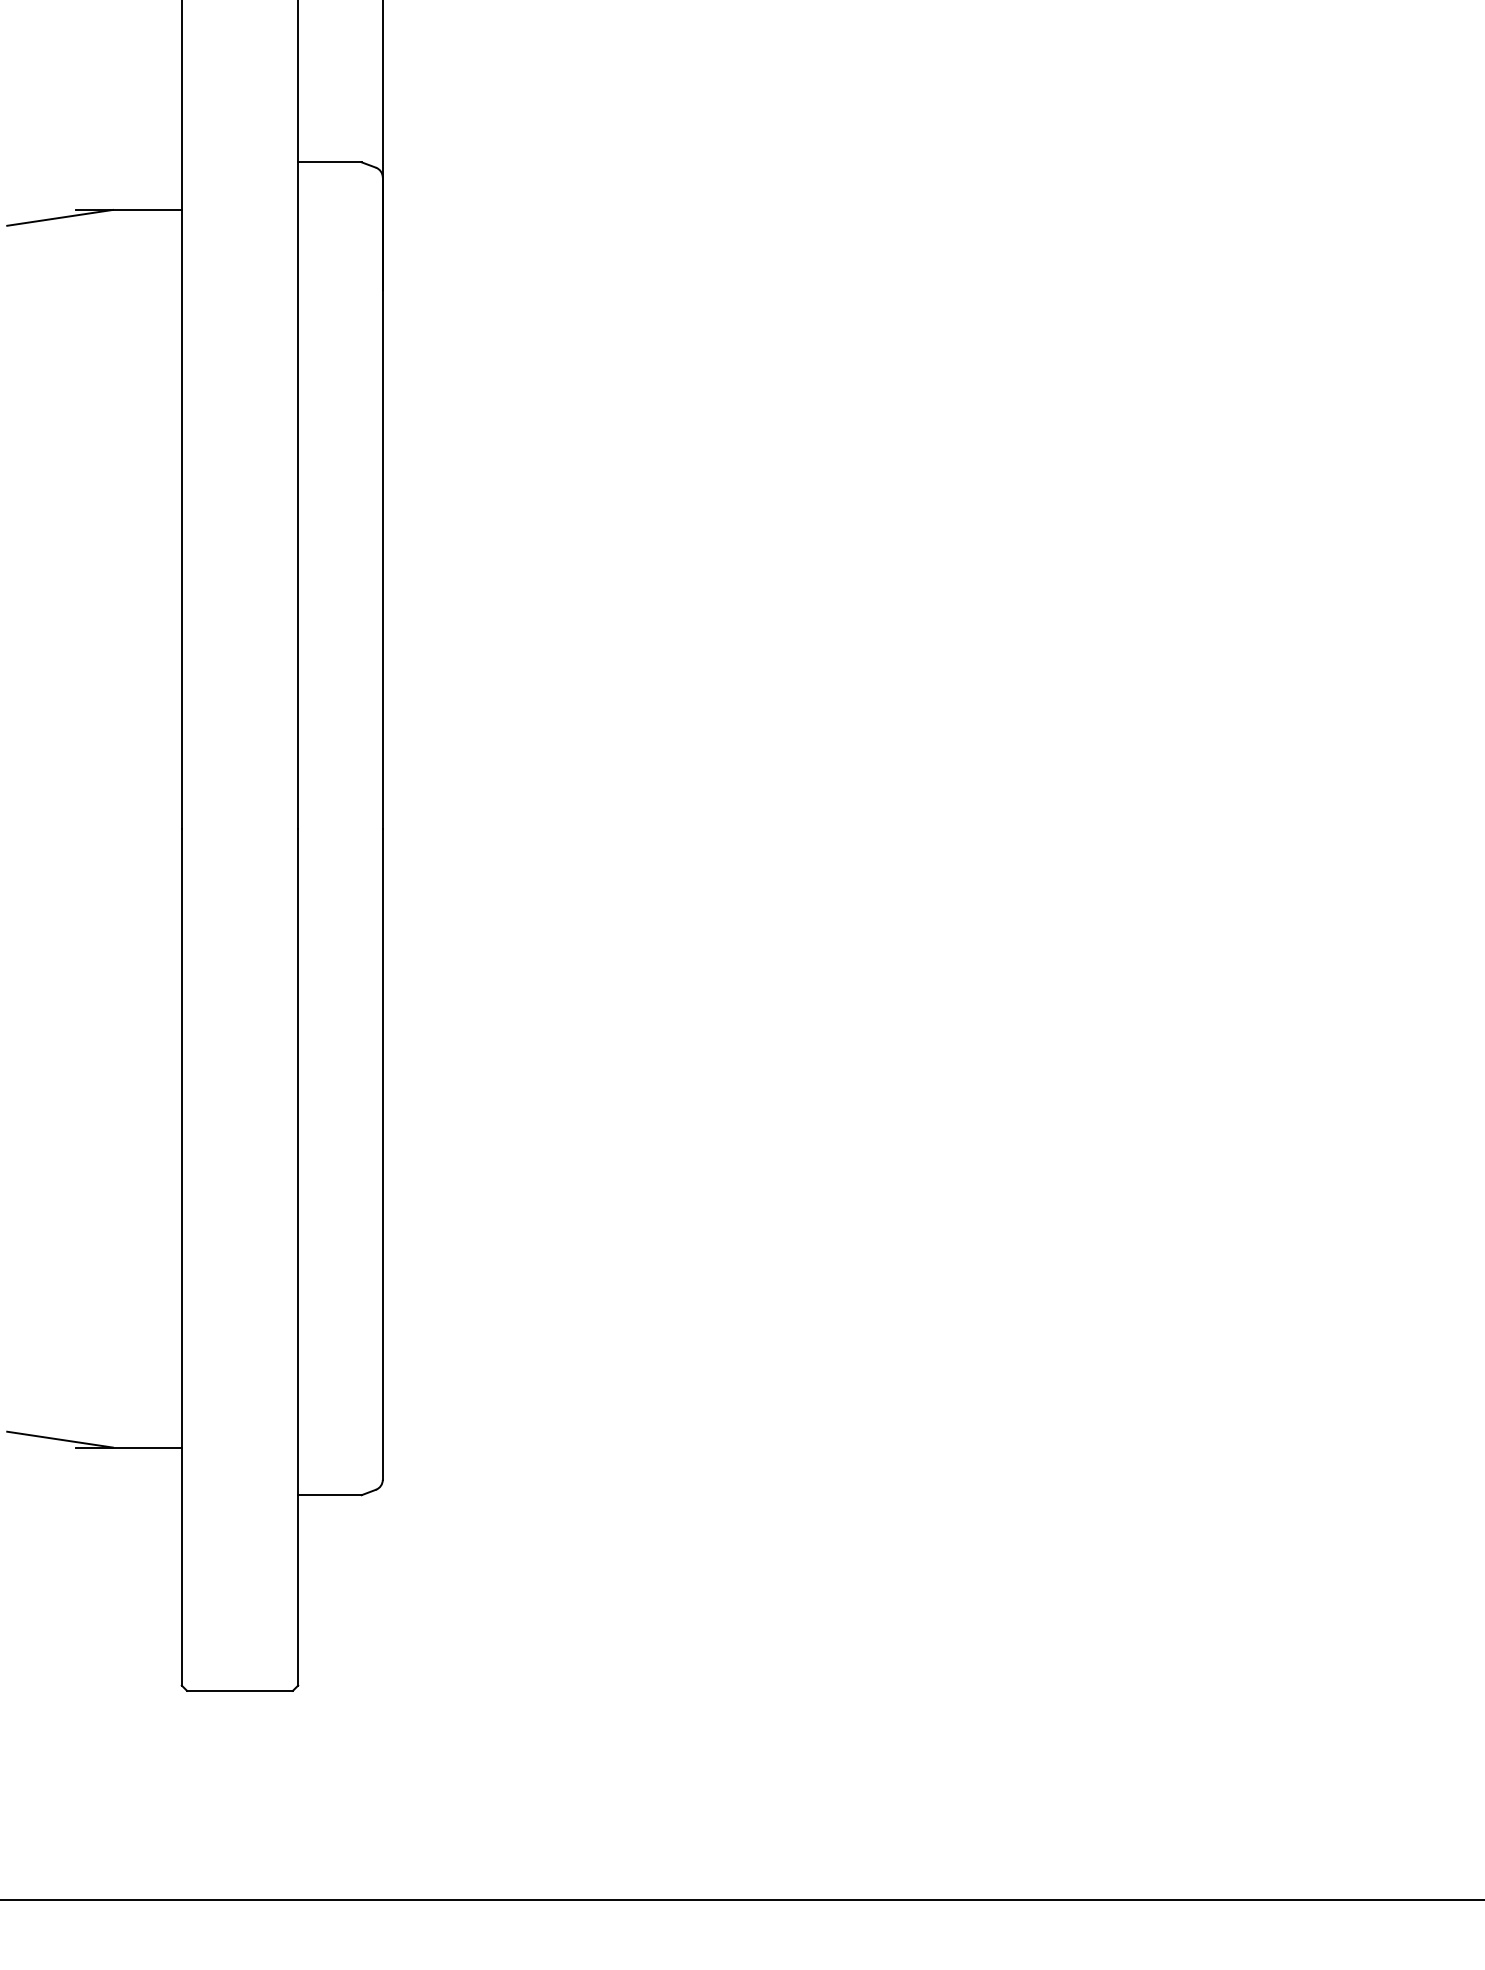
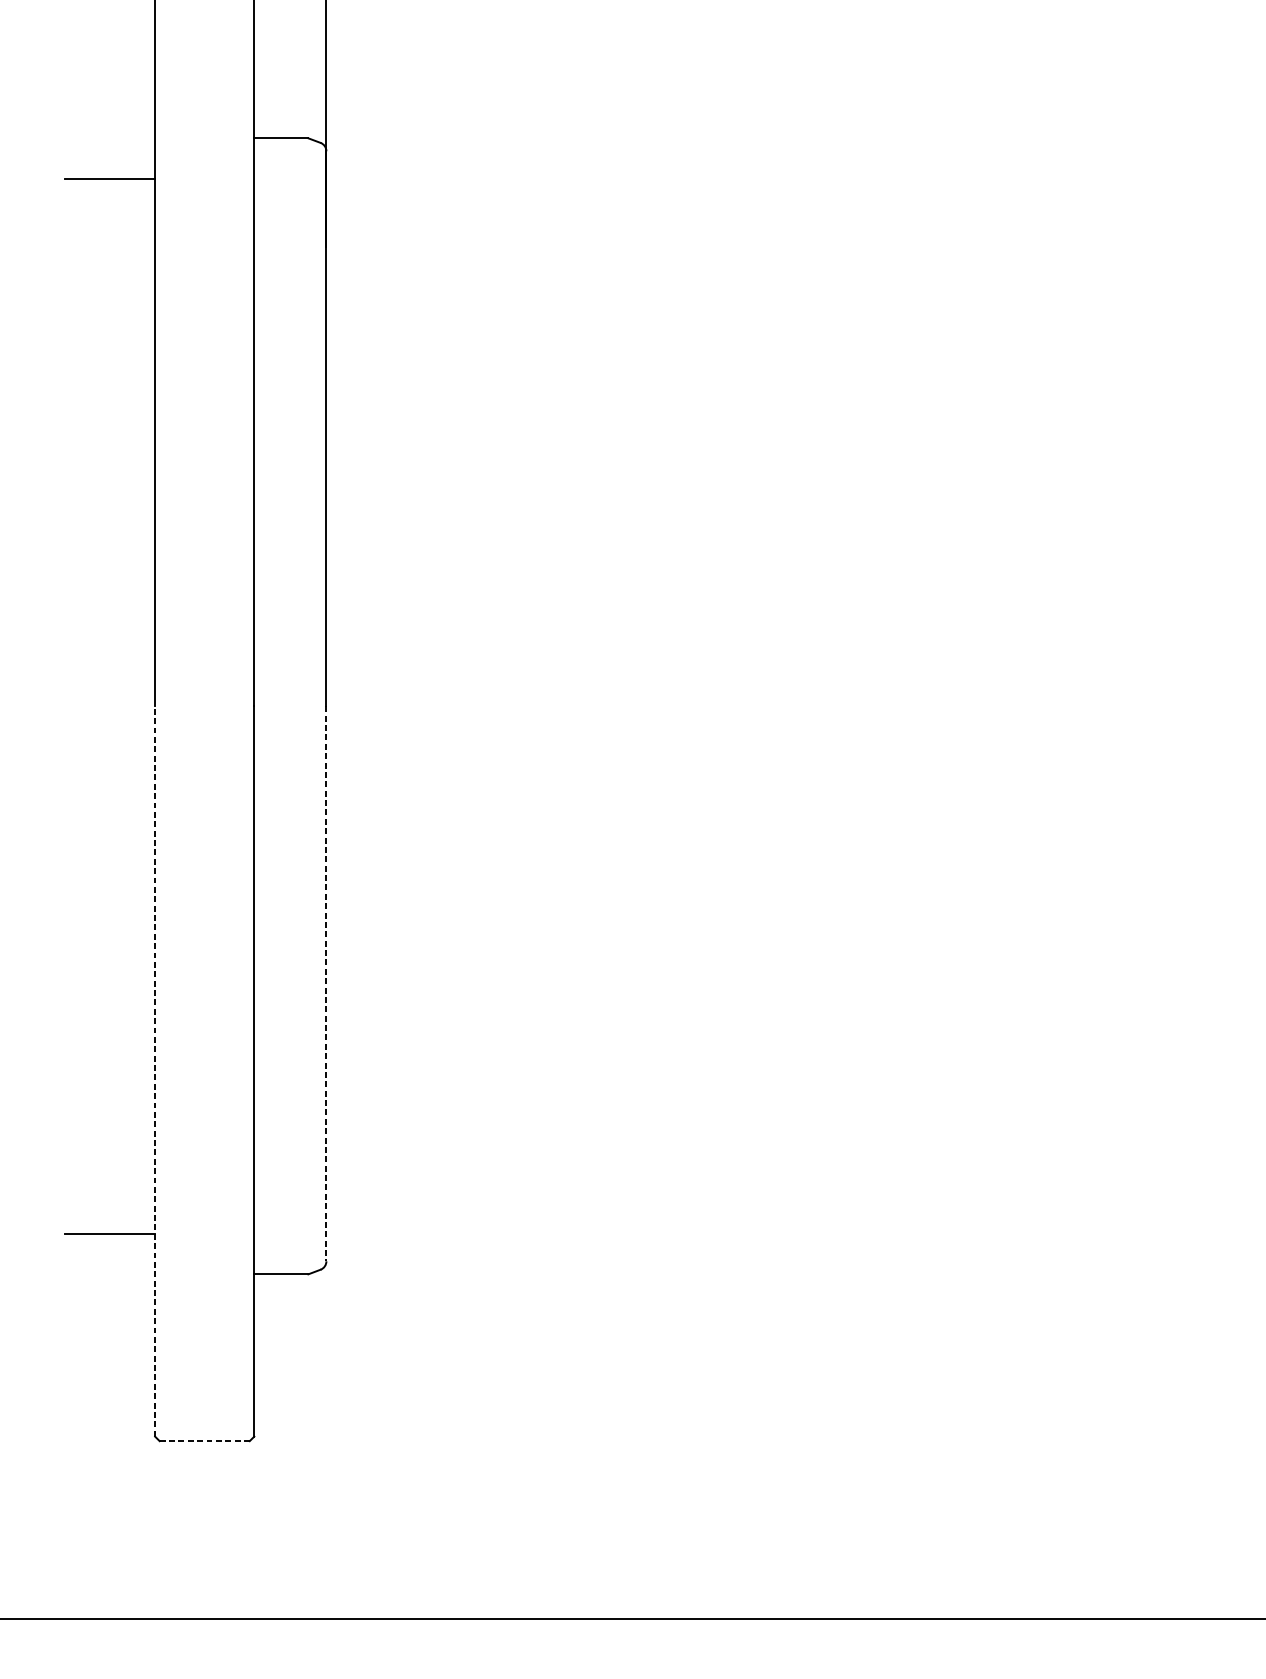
line: (60, 217) -> (51, 185), removed
line: (382, 1154) -> (326, 983), solid -> dashed
line: (181, 1256) -> (154, 1070), solid -> dashed
line: (60, 1439) -> (51, 1226), removed
line: (239, 1690) -> (204, 1440), solid -> dashed

